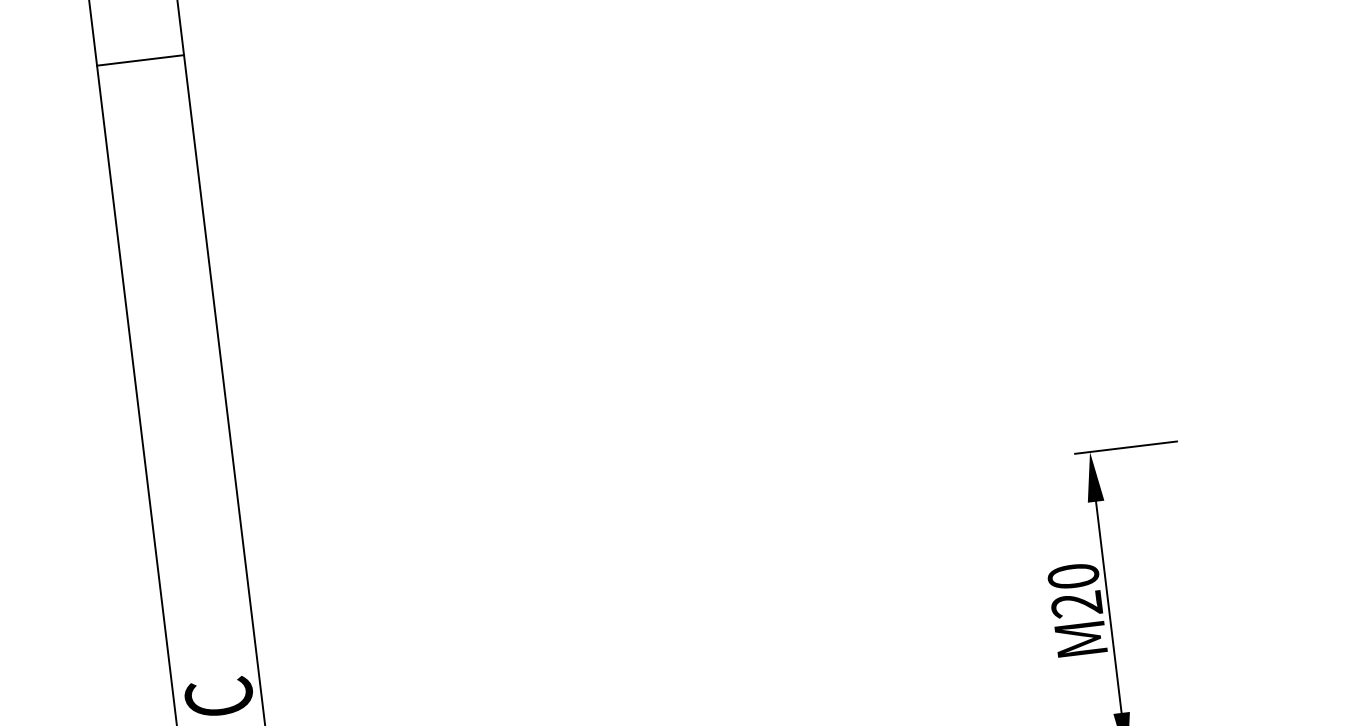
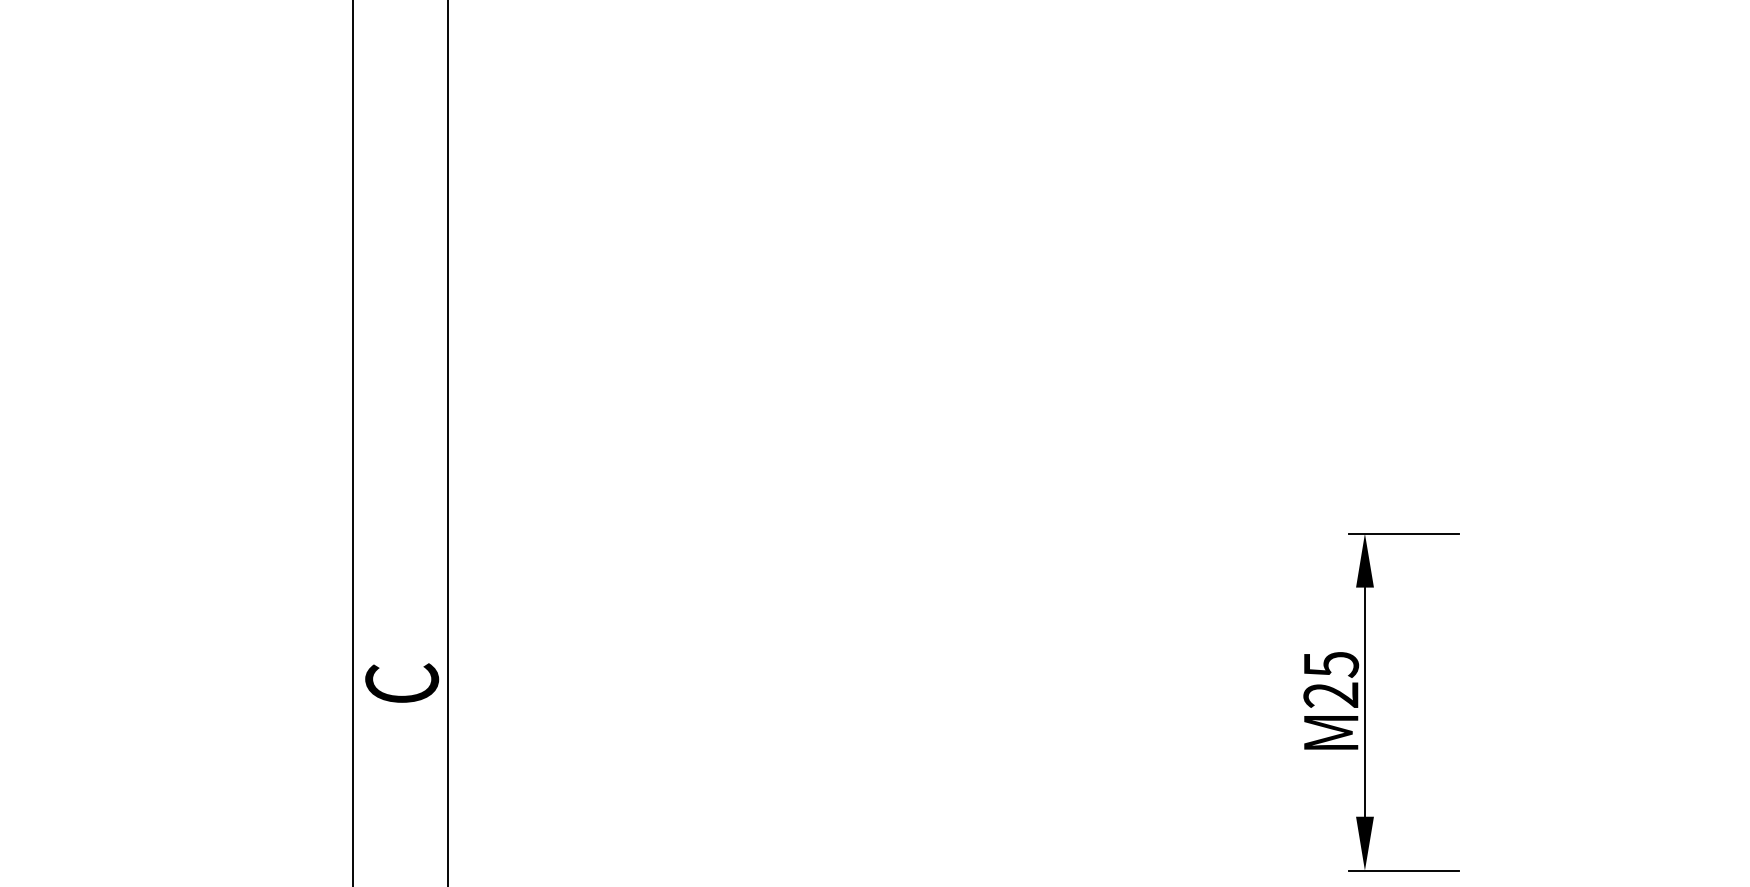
text: (1073, 576) -> (1331, 664), M20 -> M25

